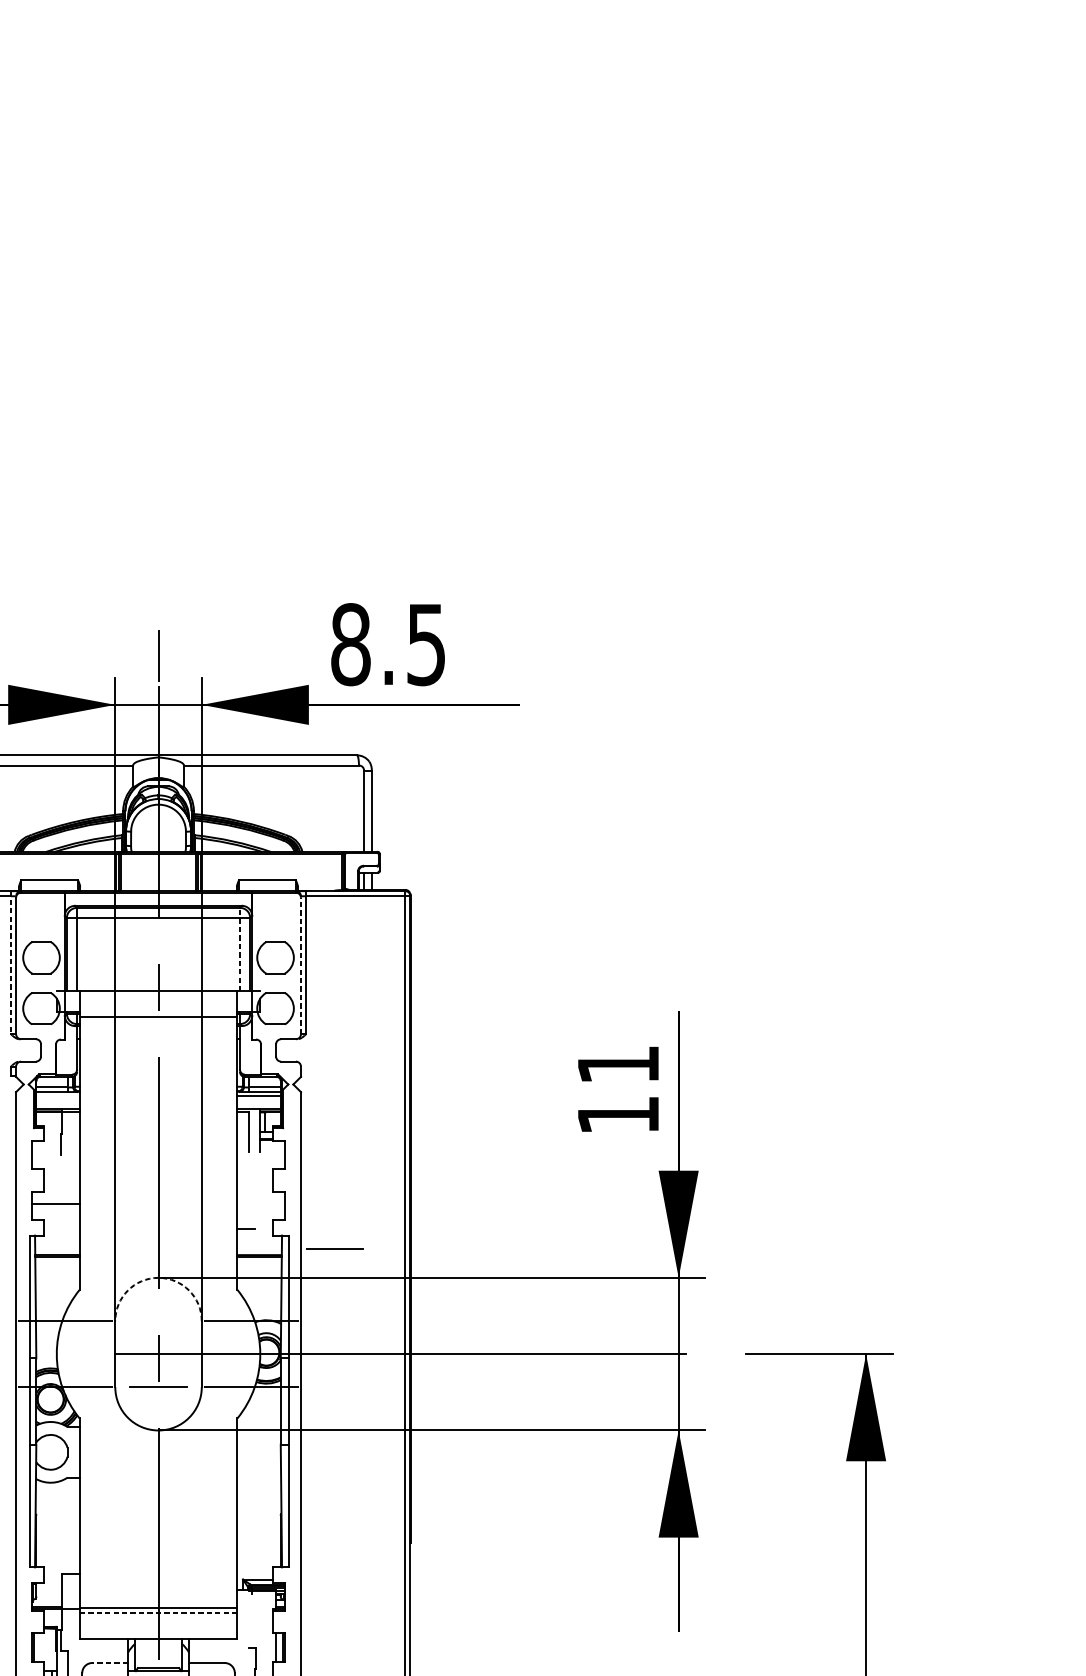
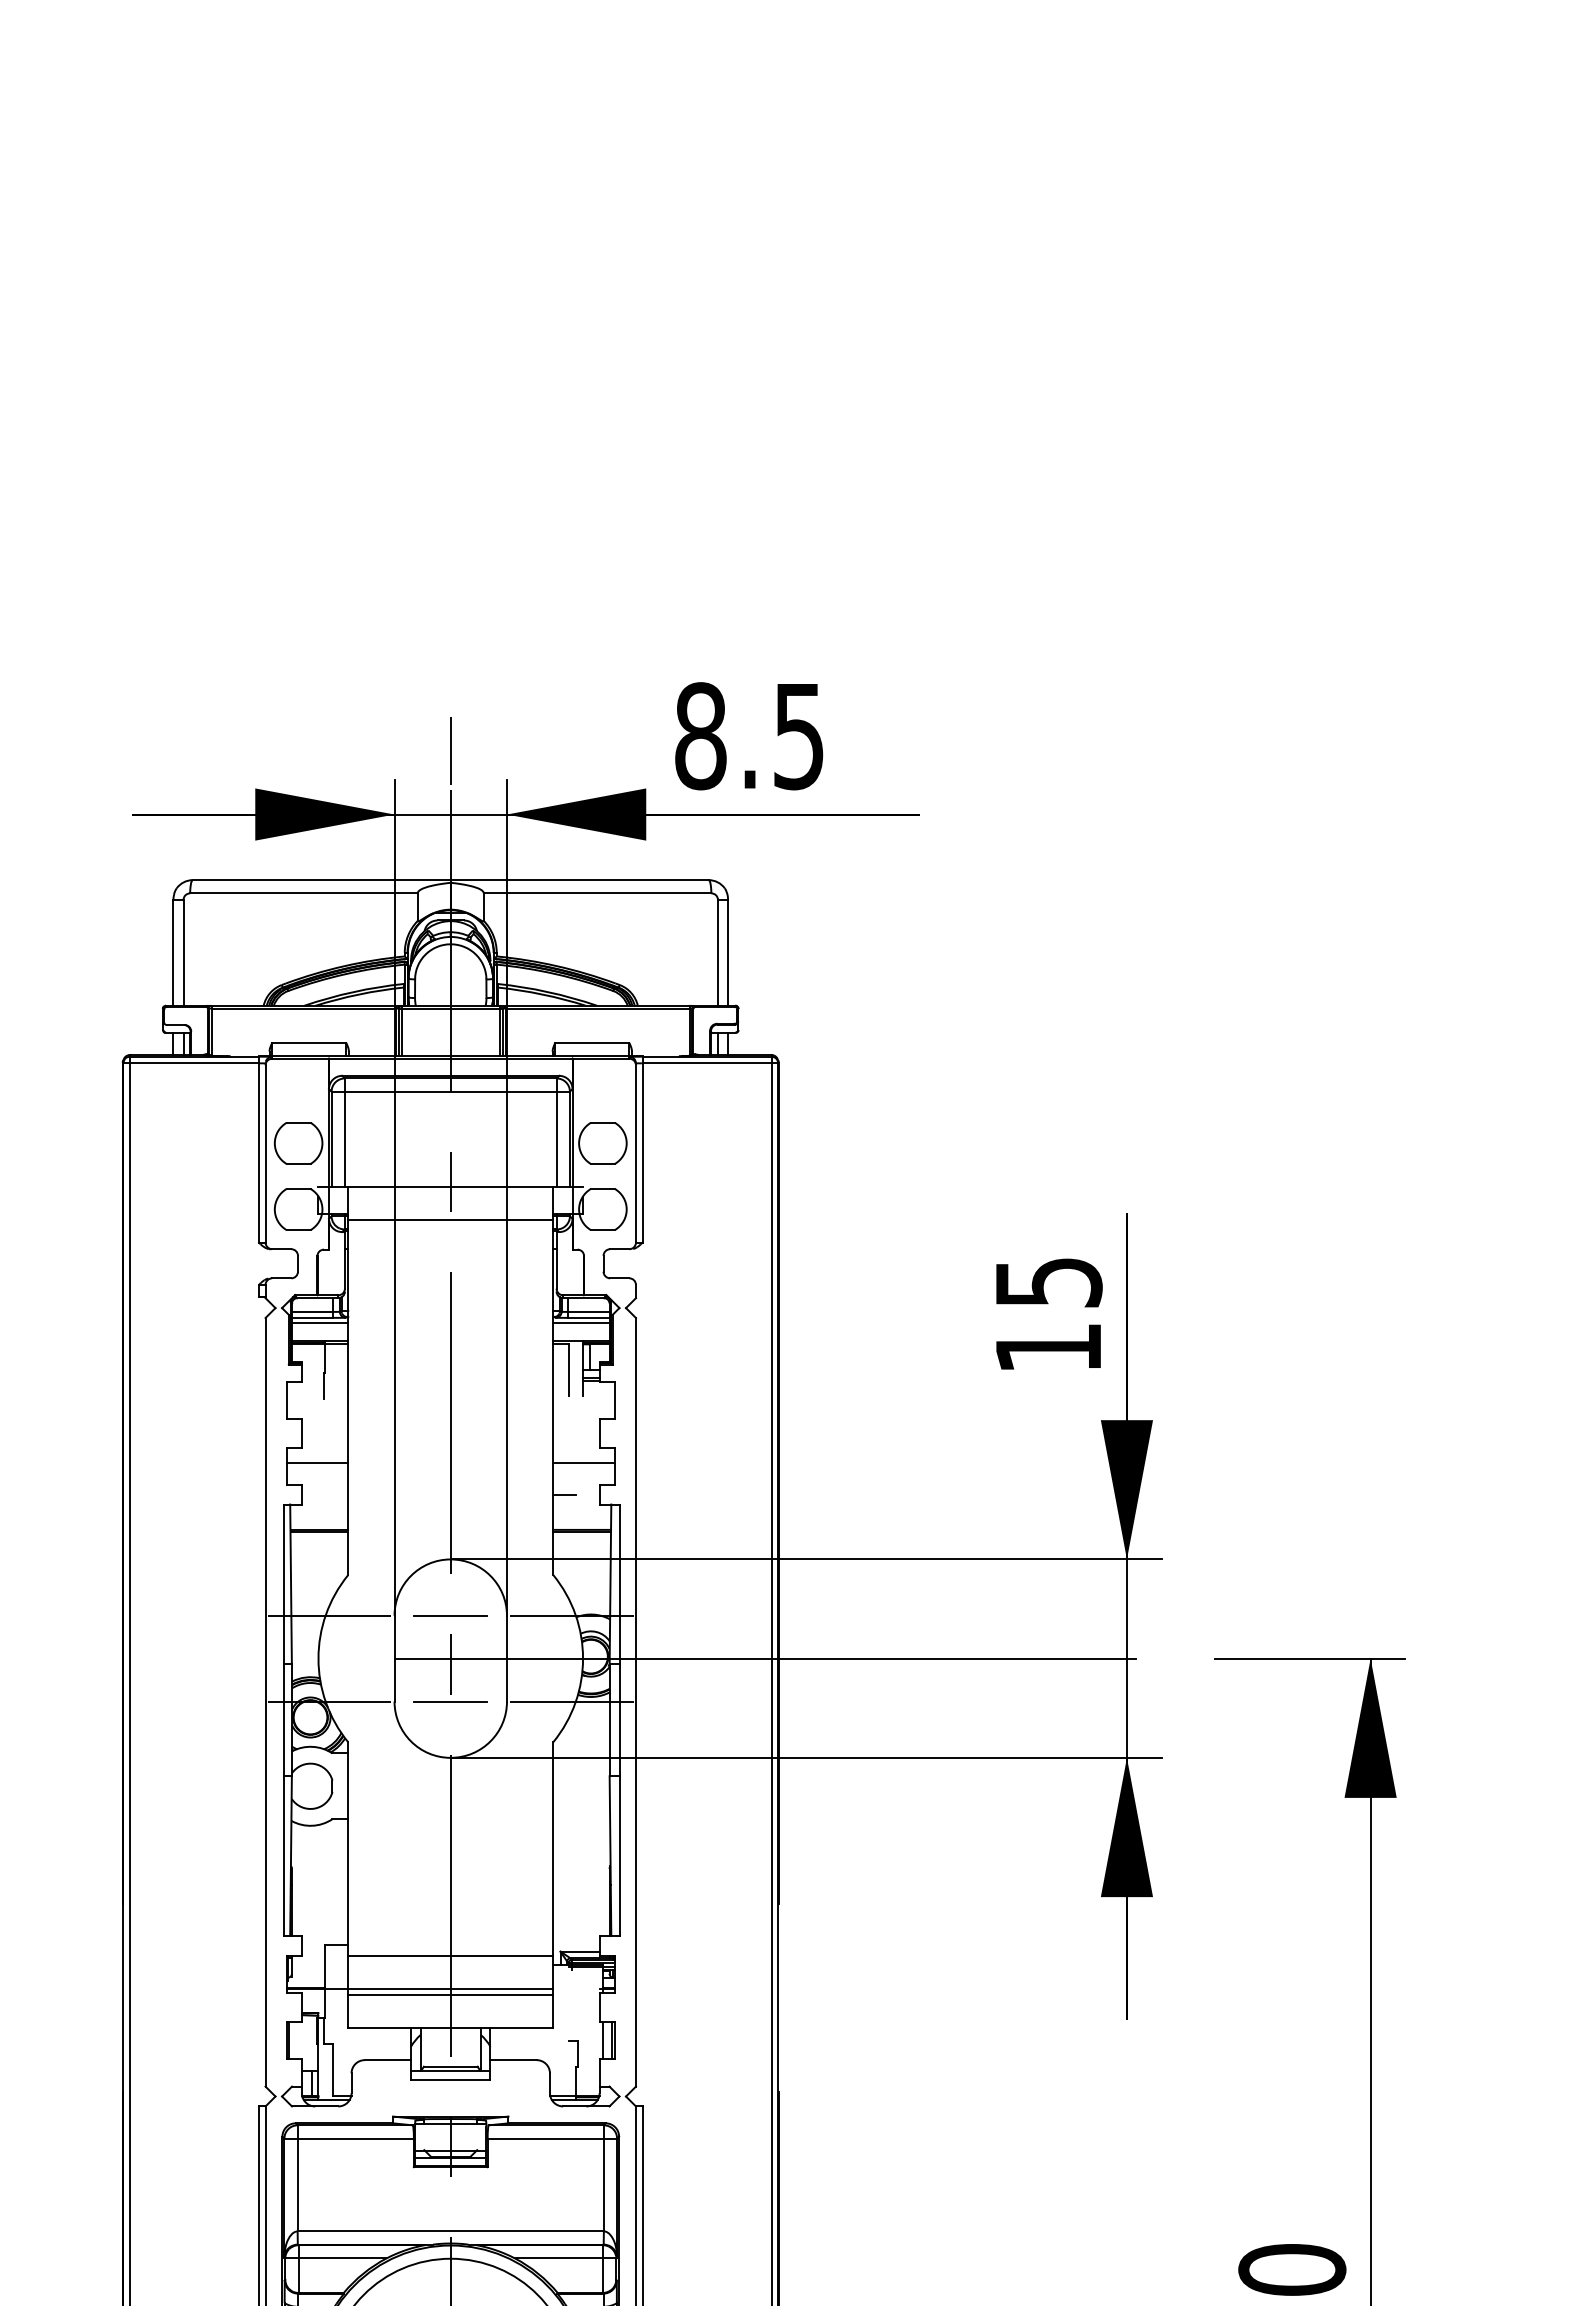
line: (239, 949) -> (556, 1132), dashed -> solid
line: (10, 962) -> (258, 1149), dashed -> solid
line: (300, 965) -> (635, 1153), dashed -> solid
text: (619, 1064) -> (1049, 1282), 11 -> 15
line: (58, 1096) -> (320, 1323), added
line: (260, 1203) -> (583, 1462), added
line: (334, 1248) -> (450, 1615), moved
arc: (158, 1277) -> (450, 1559), dashed -> solid
line: (158, 1582) -> (450, 1955), added
line: (158, 1613) -> (450, 1995), dashed -> solid
line: (109, 1663) -> (387, 2060), dashed -> solid

